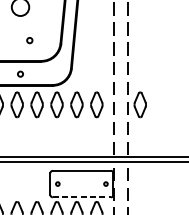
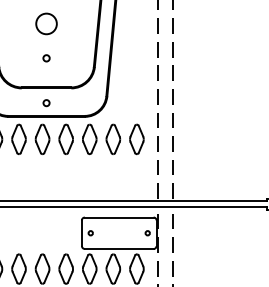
circle: (29, 40) -> (46, 58), moved
part: (140, 104) -> (188, 138), removed
line: (82, 196) -> (119, 248), dashed -> solid

